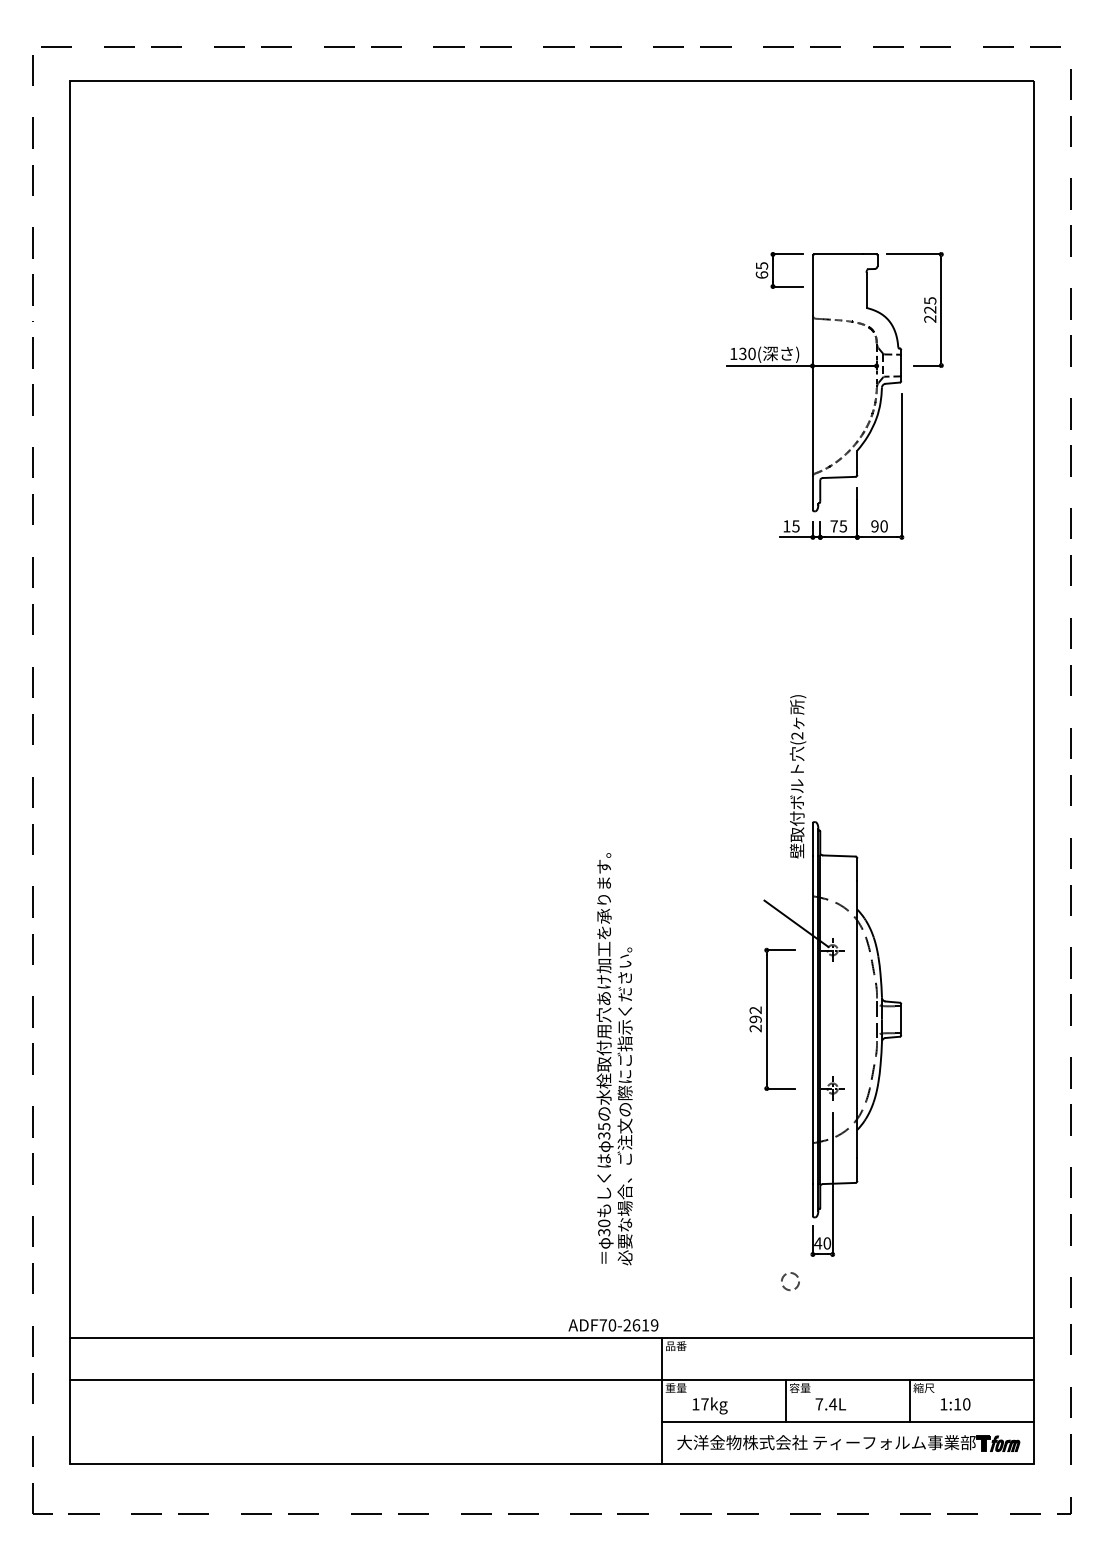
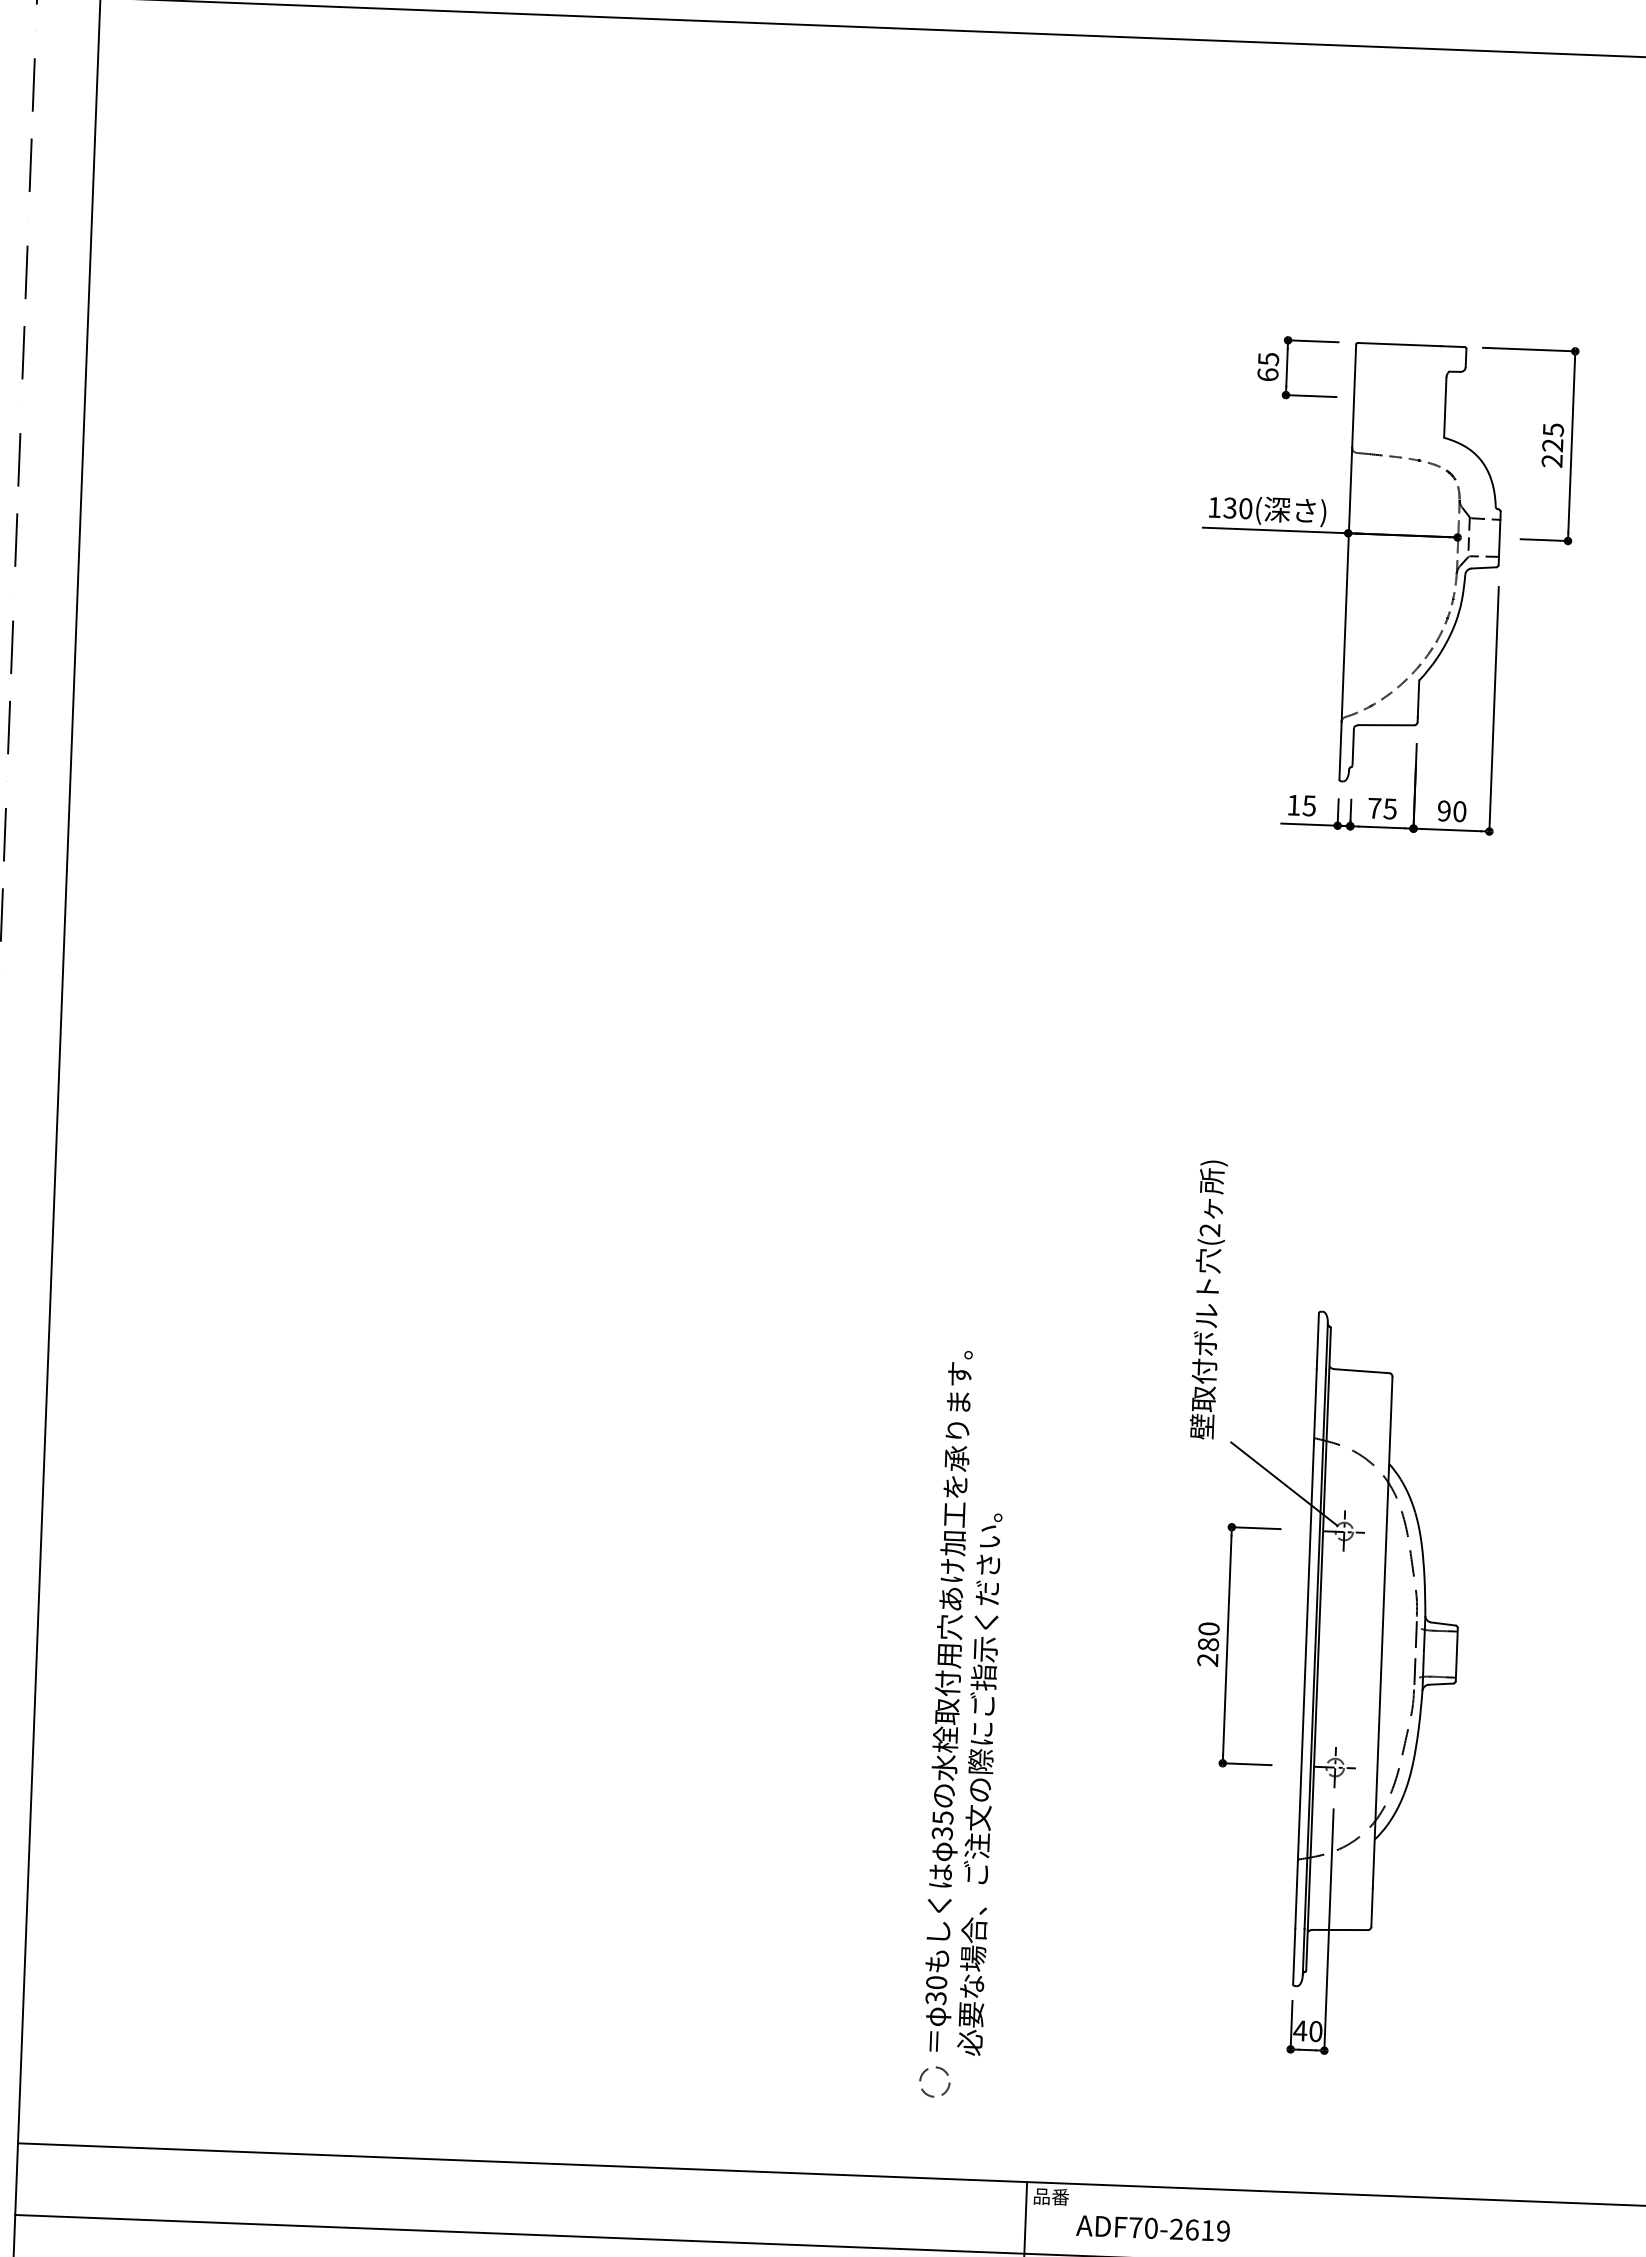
text: (797, 776) -> (1207, 1299), moved
text: (755, 1014) -> (1208, 1636), 292 -> 280
circle: (790, 1281) -> (934, 2081), moved
text: (613, 1325) -> (1153, 2228), moved

